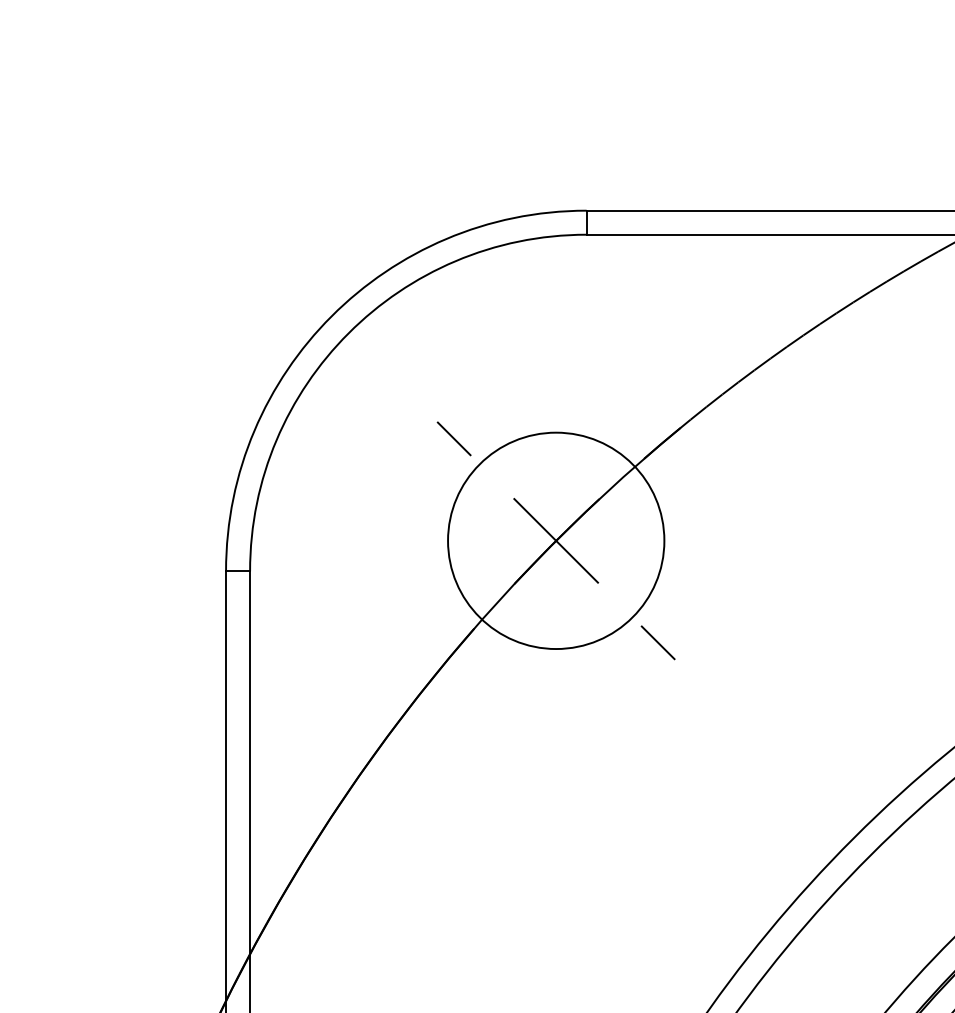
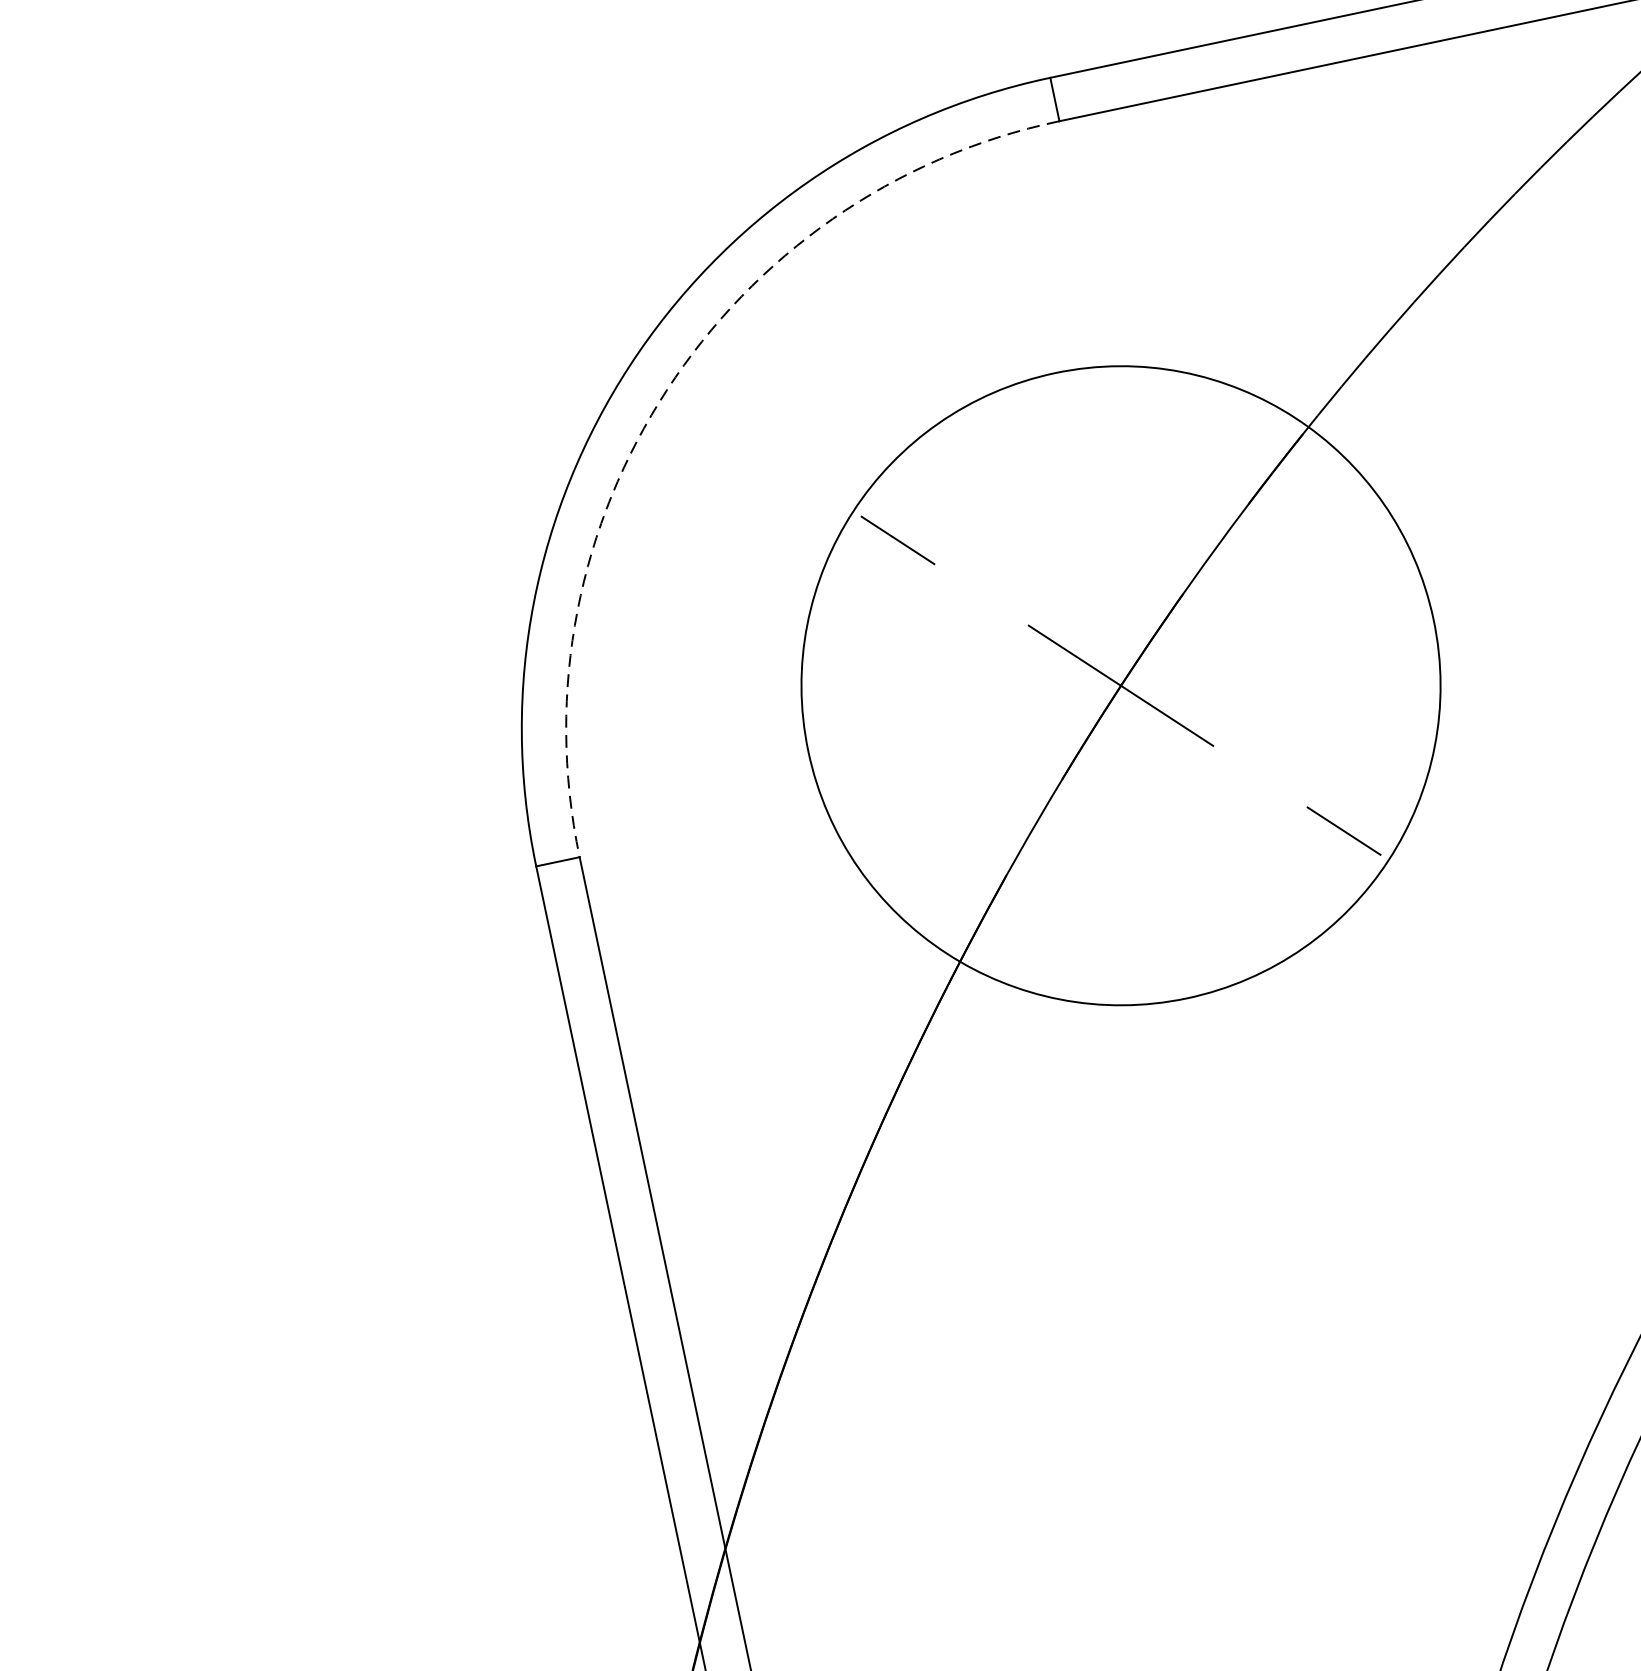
arc: (348, 333) -> (666, 390), solid -> dashed
circle: (556, 540) -> (1121, 685), size x1.6

